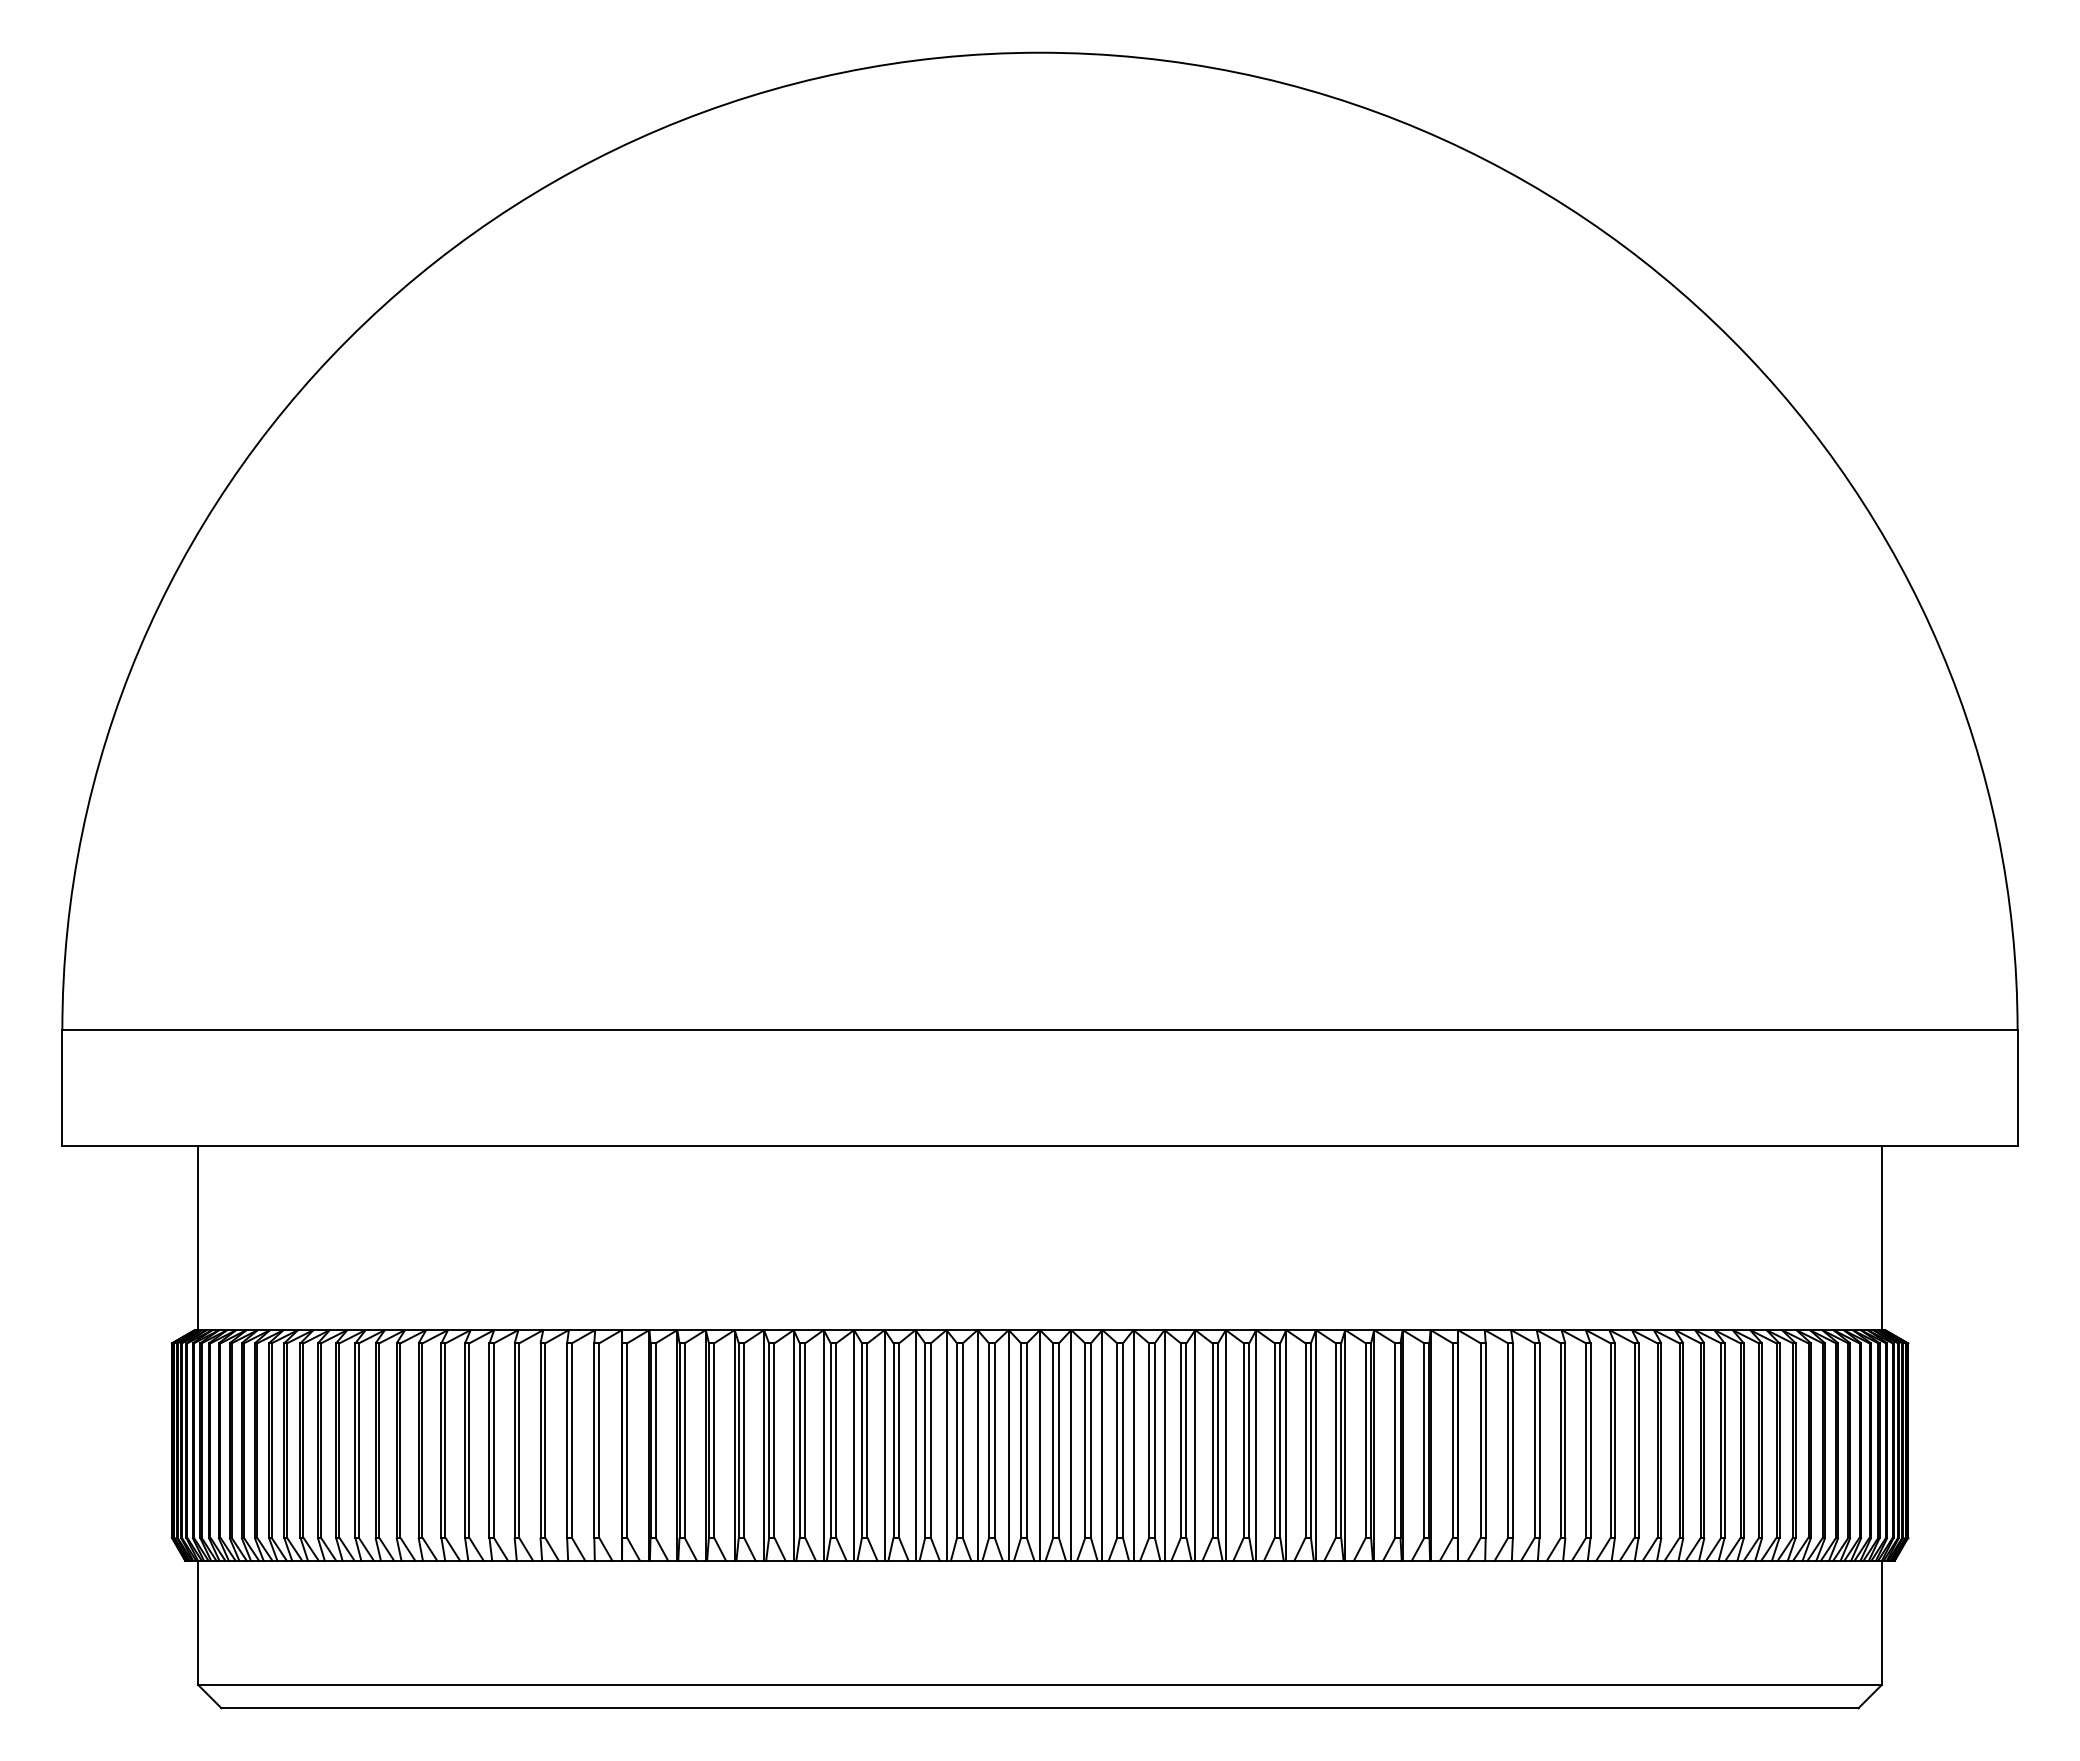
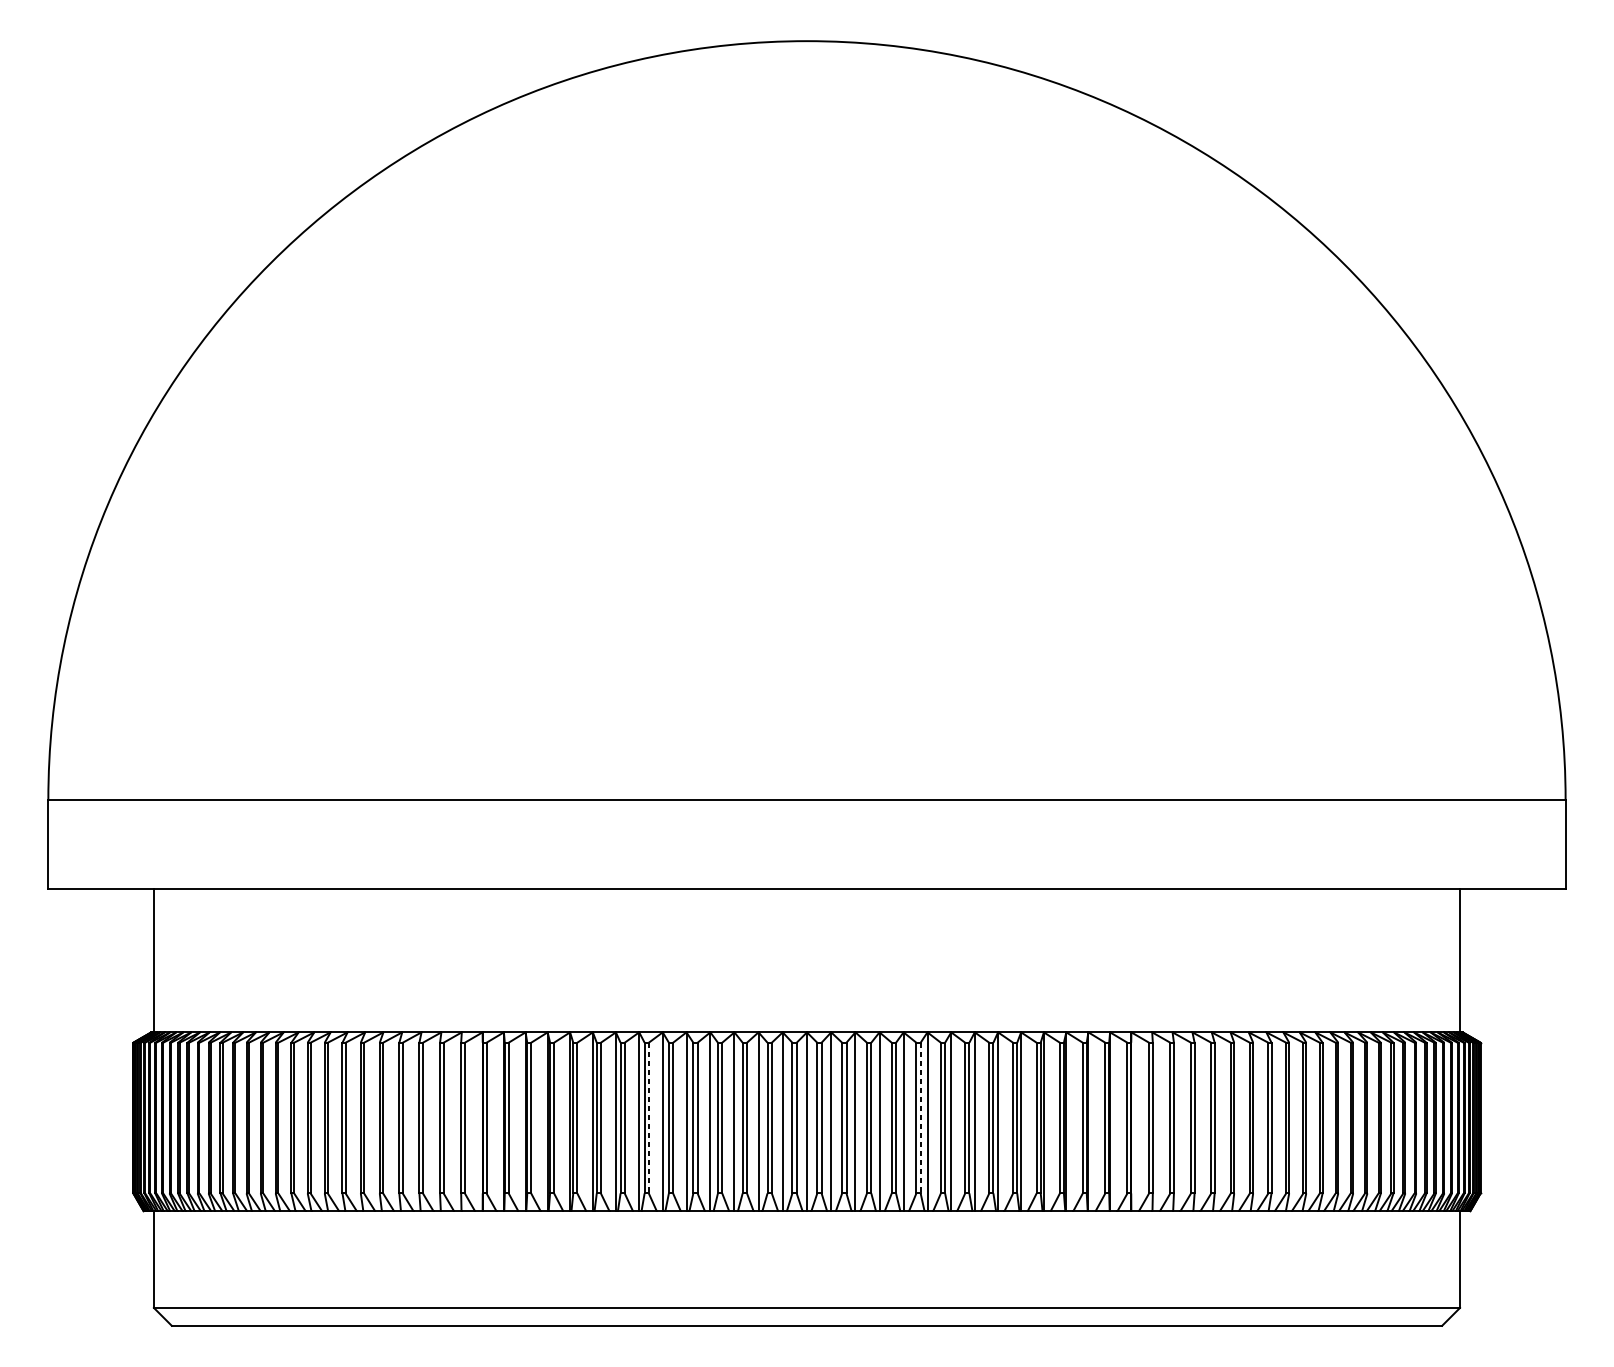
line: (836, 1441) -> (649, 1118), solid -> dashed
line: (1186, 1441) -> (920, 1118), solid -> dashed

